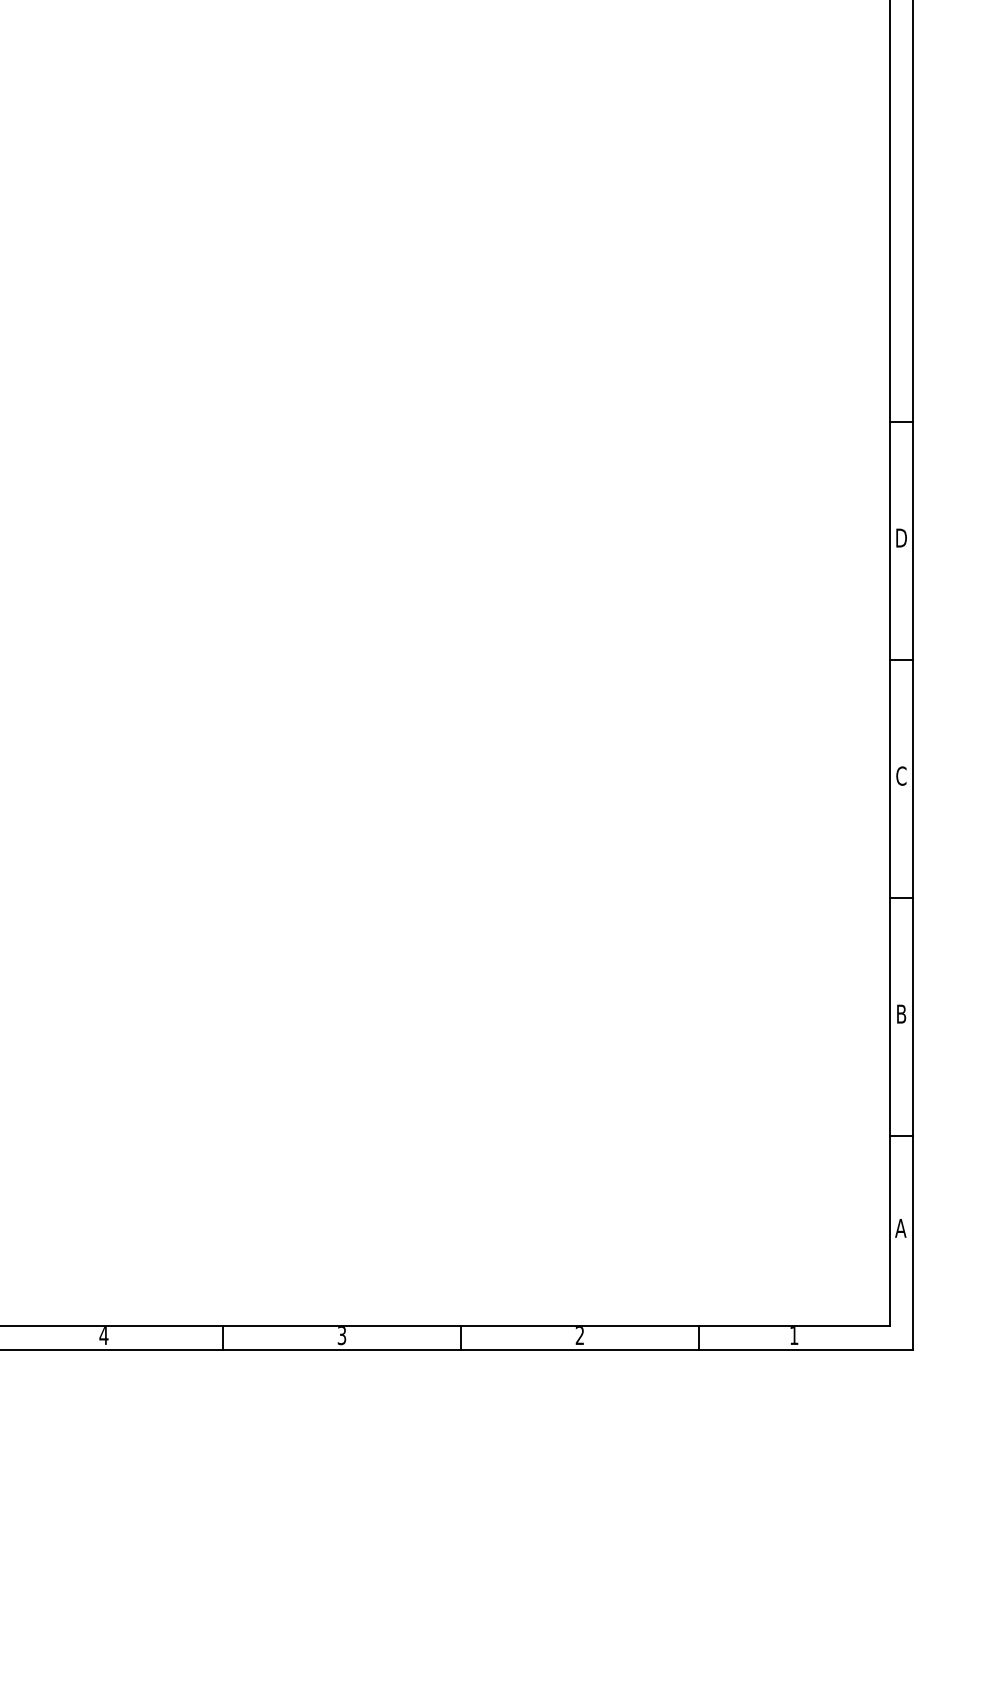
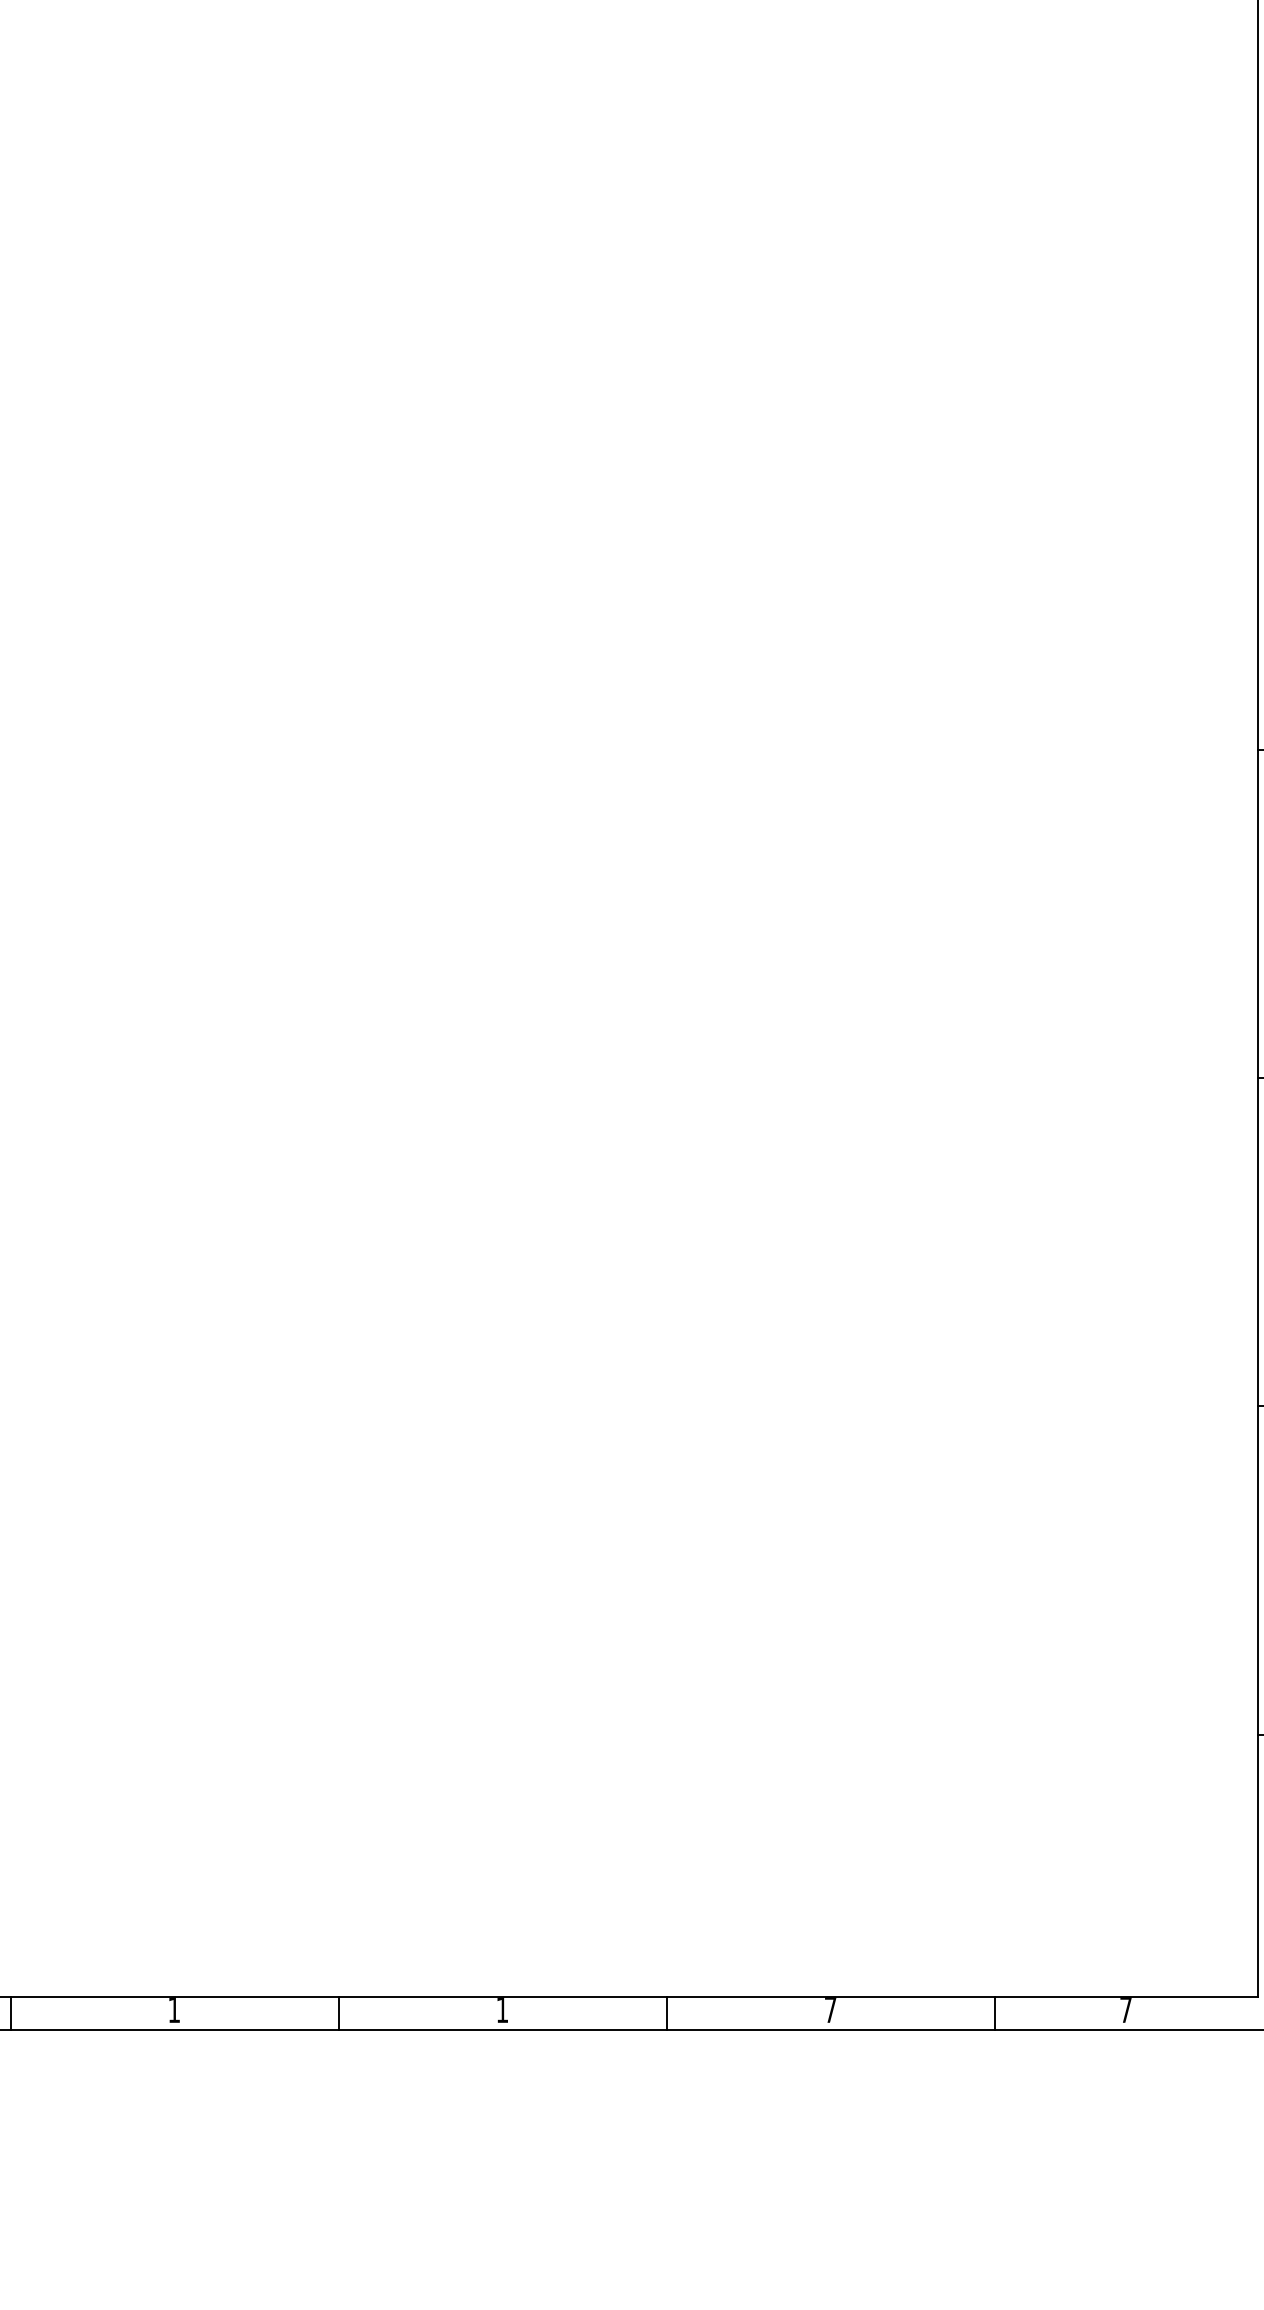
text: (103, 1335) -> (173, 2009), 4 -> 1
text: (579, 1335) -> (829, 2009), 2 -> 7
text: (794, 1335) -> (1126, 2009), 1 -> 7
text: (341, 1336) -> (501, 2011), 3 -> 1

